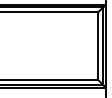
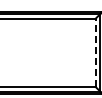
line: (98, 45) -> (95, 52), solid -> dashed

